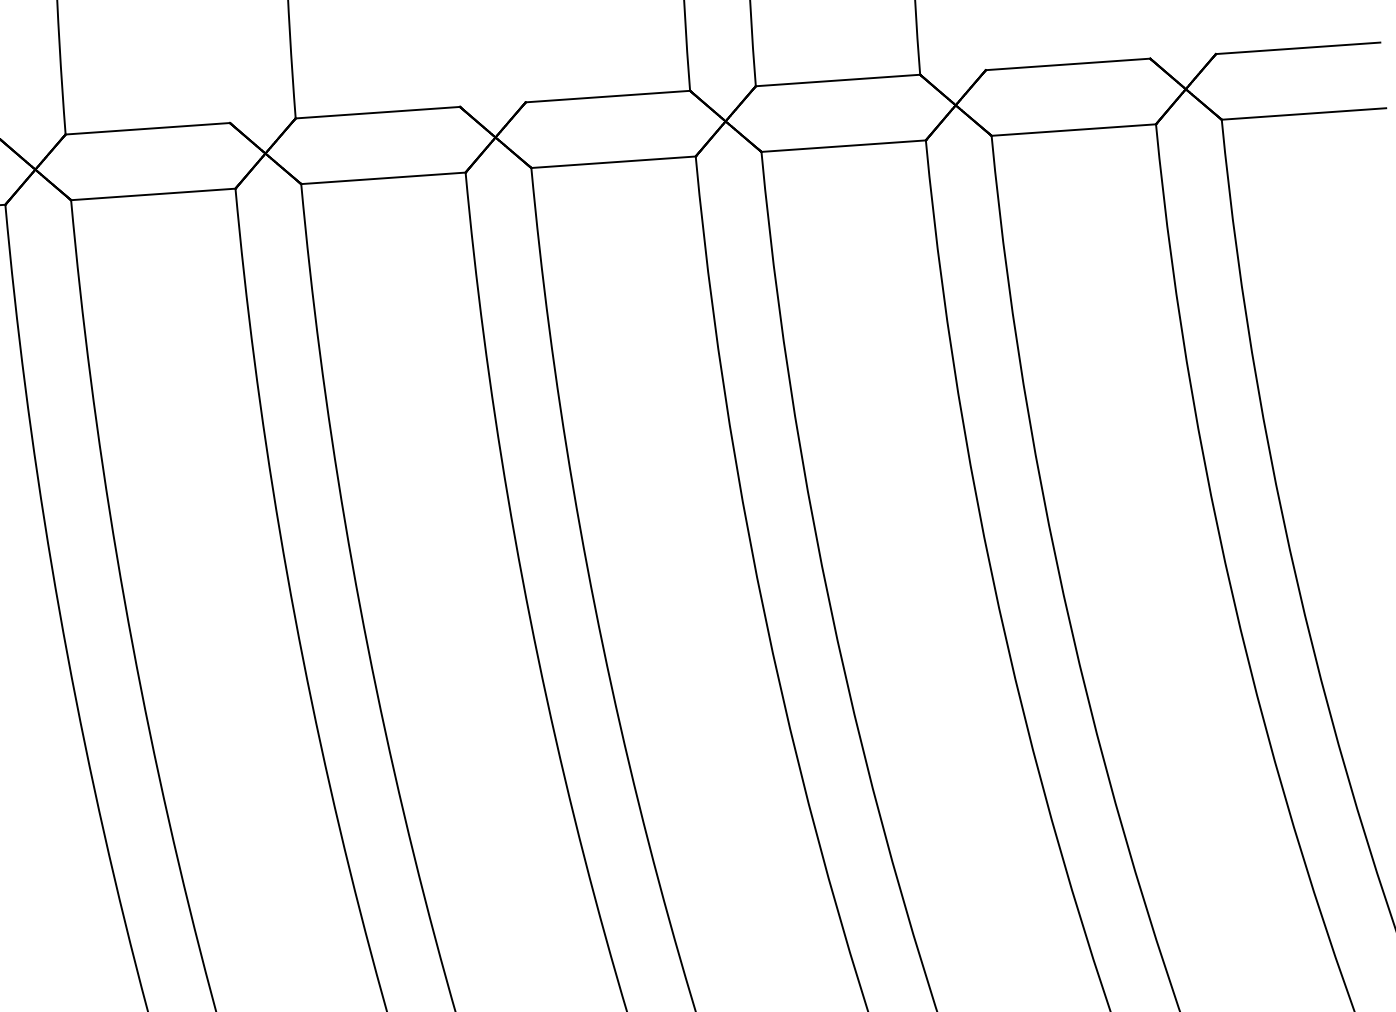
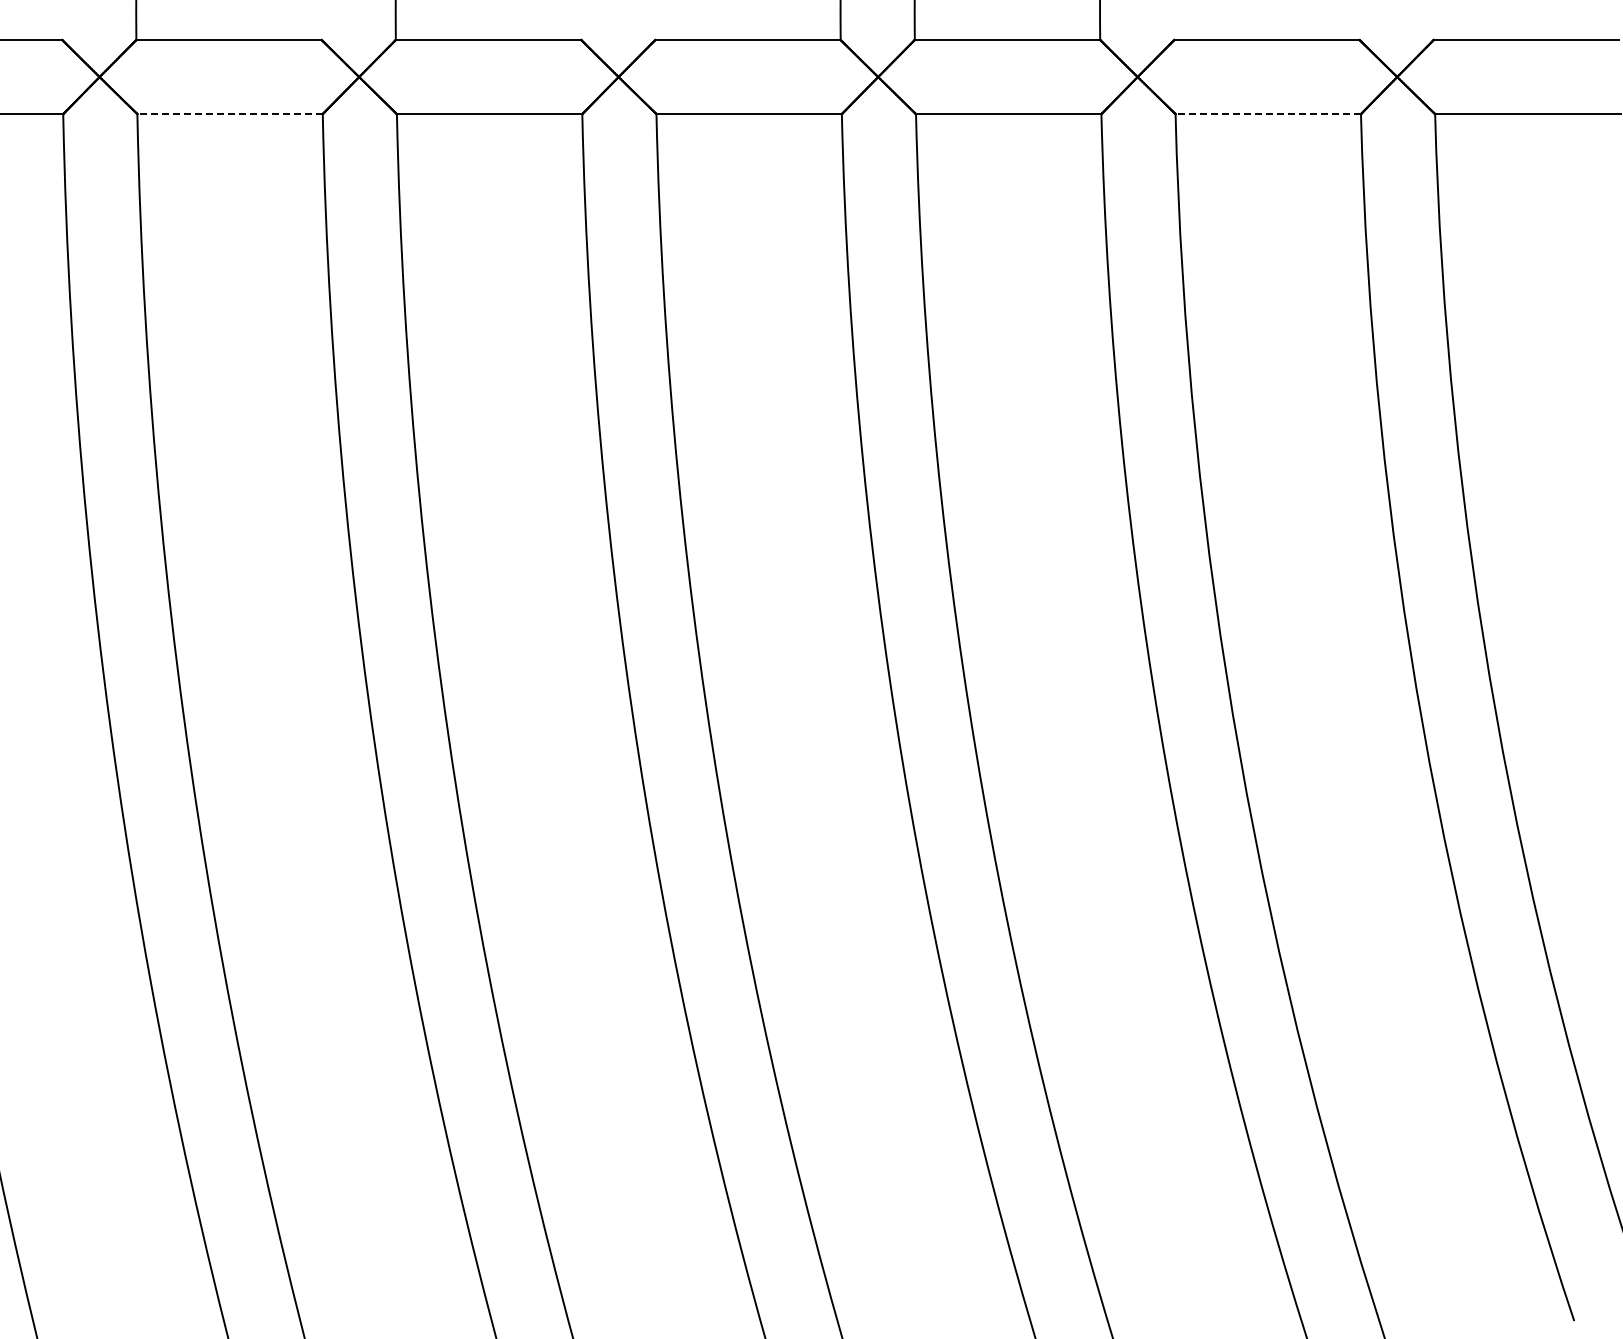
line: (1074, 130) -> (1268, 114), solid -> dashed
line: (153, 194) -> (230, 114), solid -> dashed

